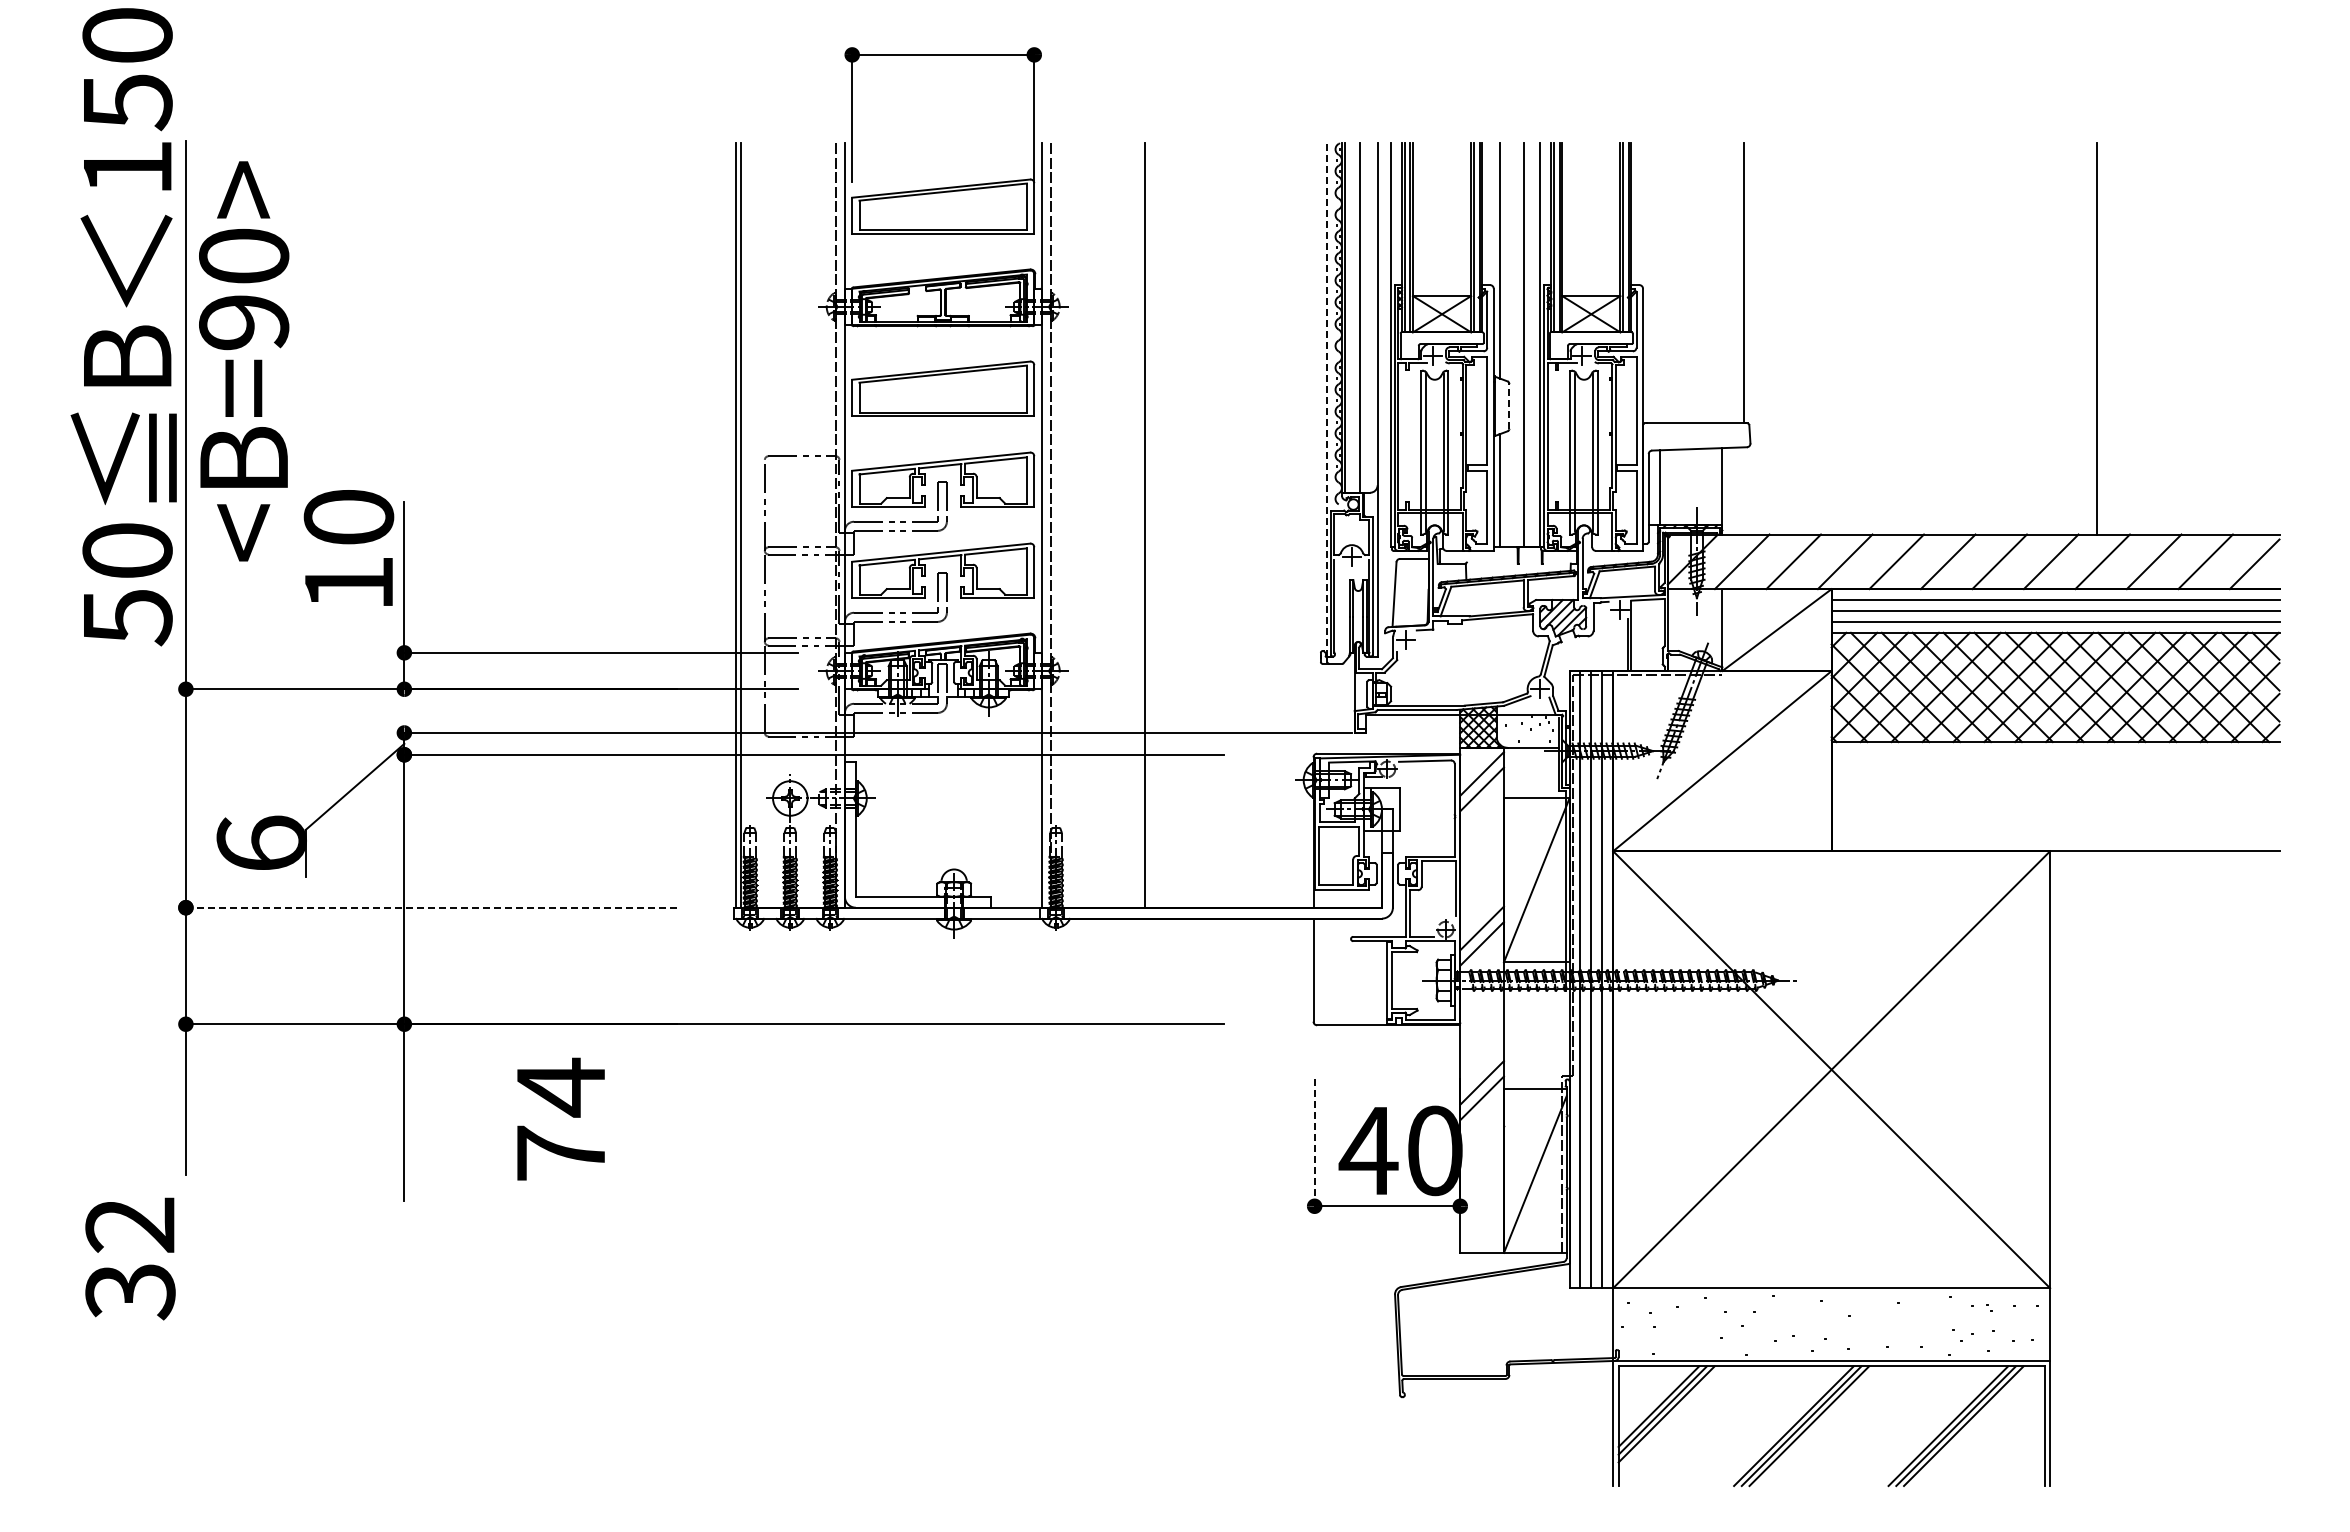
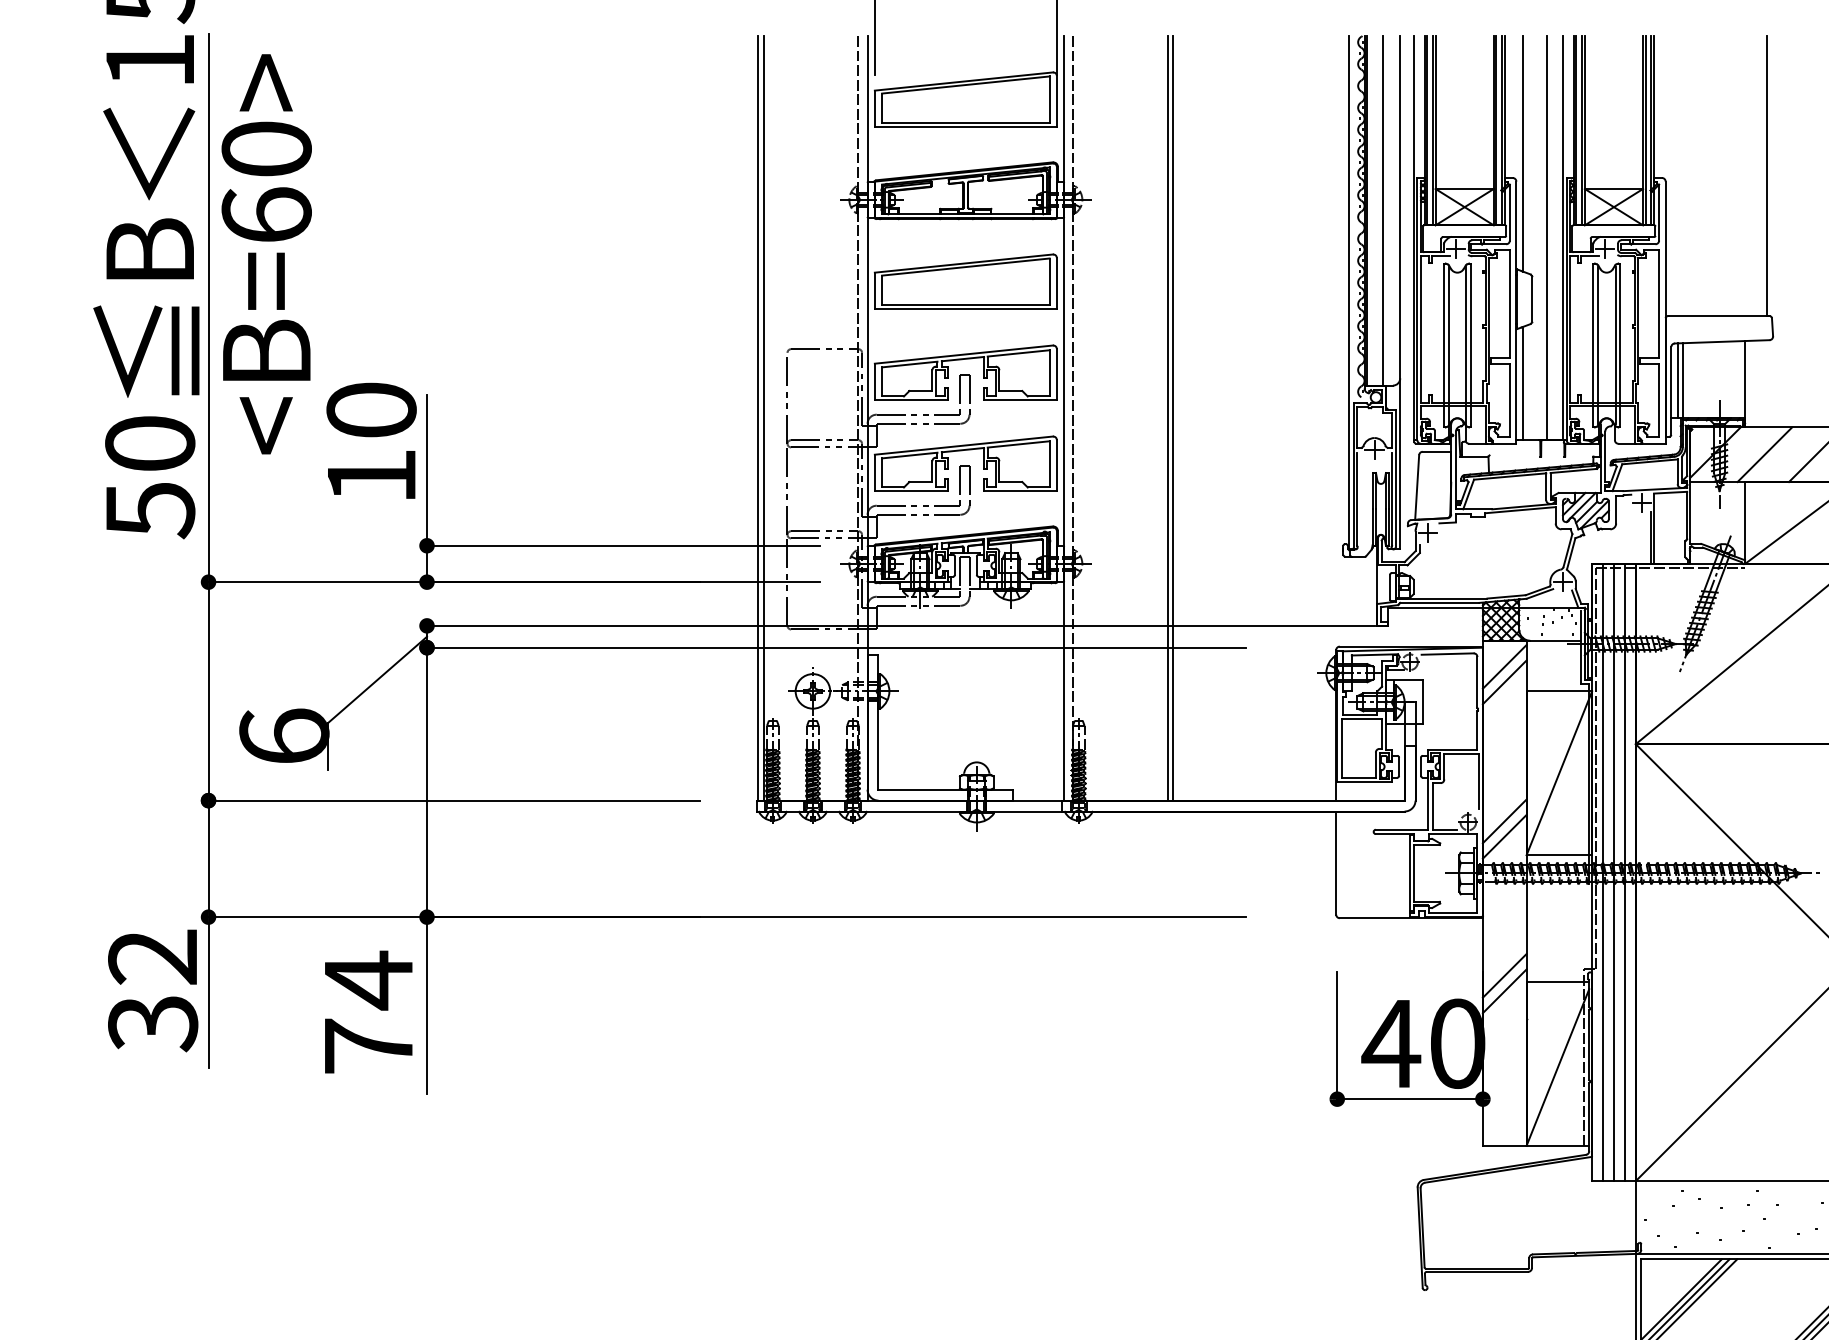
text: (244, 322) -> (267, 215), <B=90> -> <B=60>
line: (1326, 399) -> (1349, 292), dashed -> solid
line: (1509, 405) -> (1532, 298), dashed -> solid
line: (1655, 487) -> (1678, 380), added
line: (1150, 525) -> (1173, 418), added
line: (429, 907) -> (452, 800), dashed -> solid
text: (560, 1118) -> (368, 1011), moved
line: (1314, 1144) -> (1337, 1037), dashed -> solid
text: (130, 1258) -> (153, 990), moved

